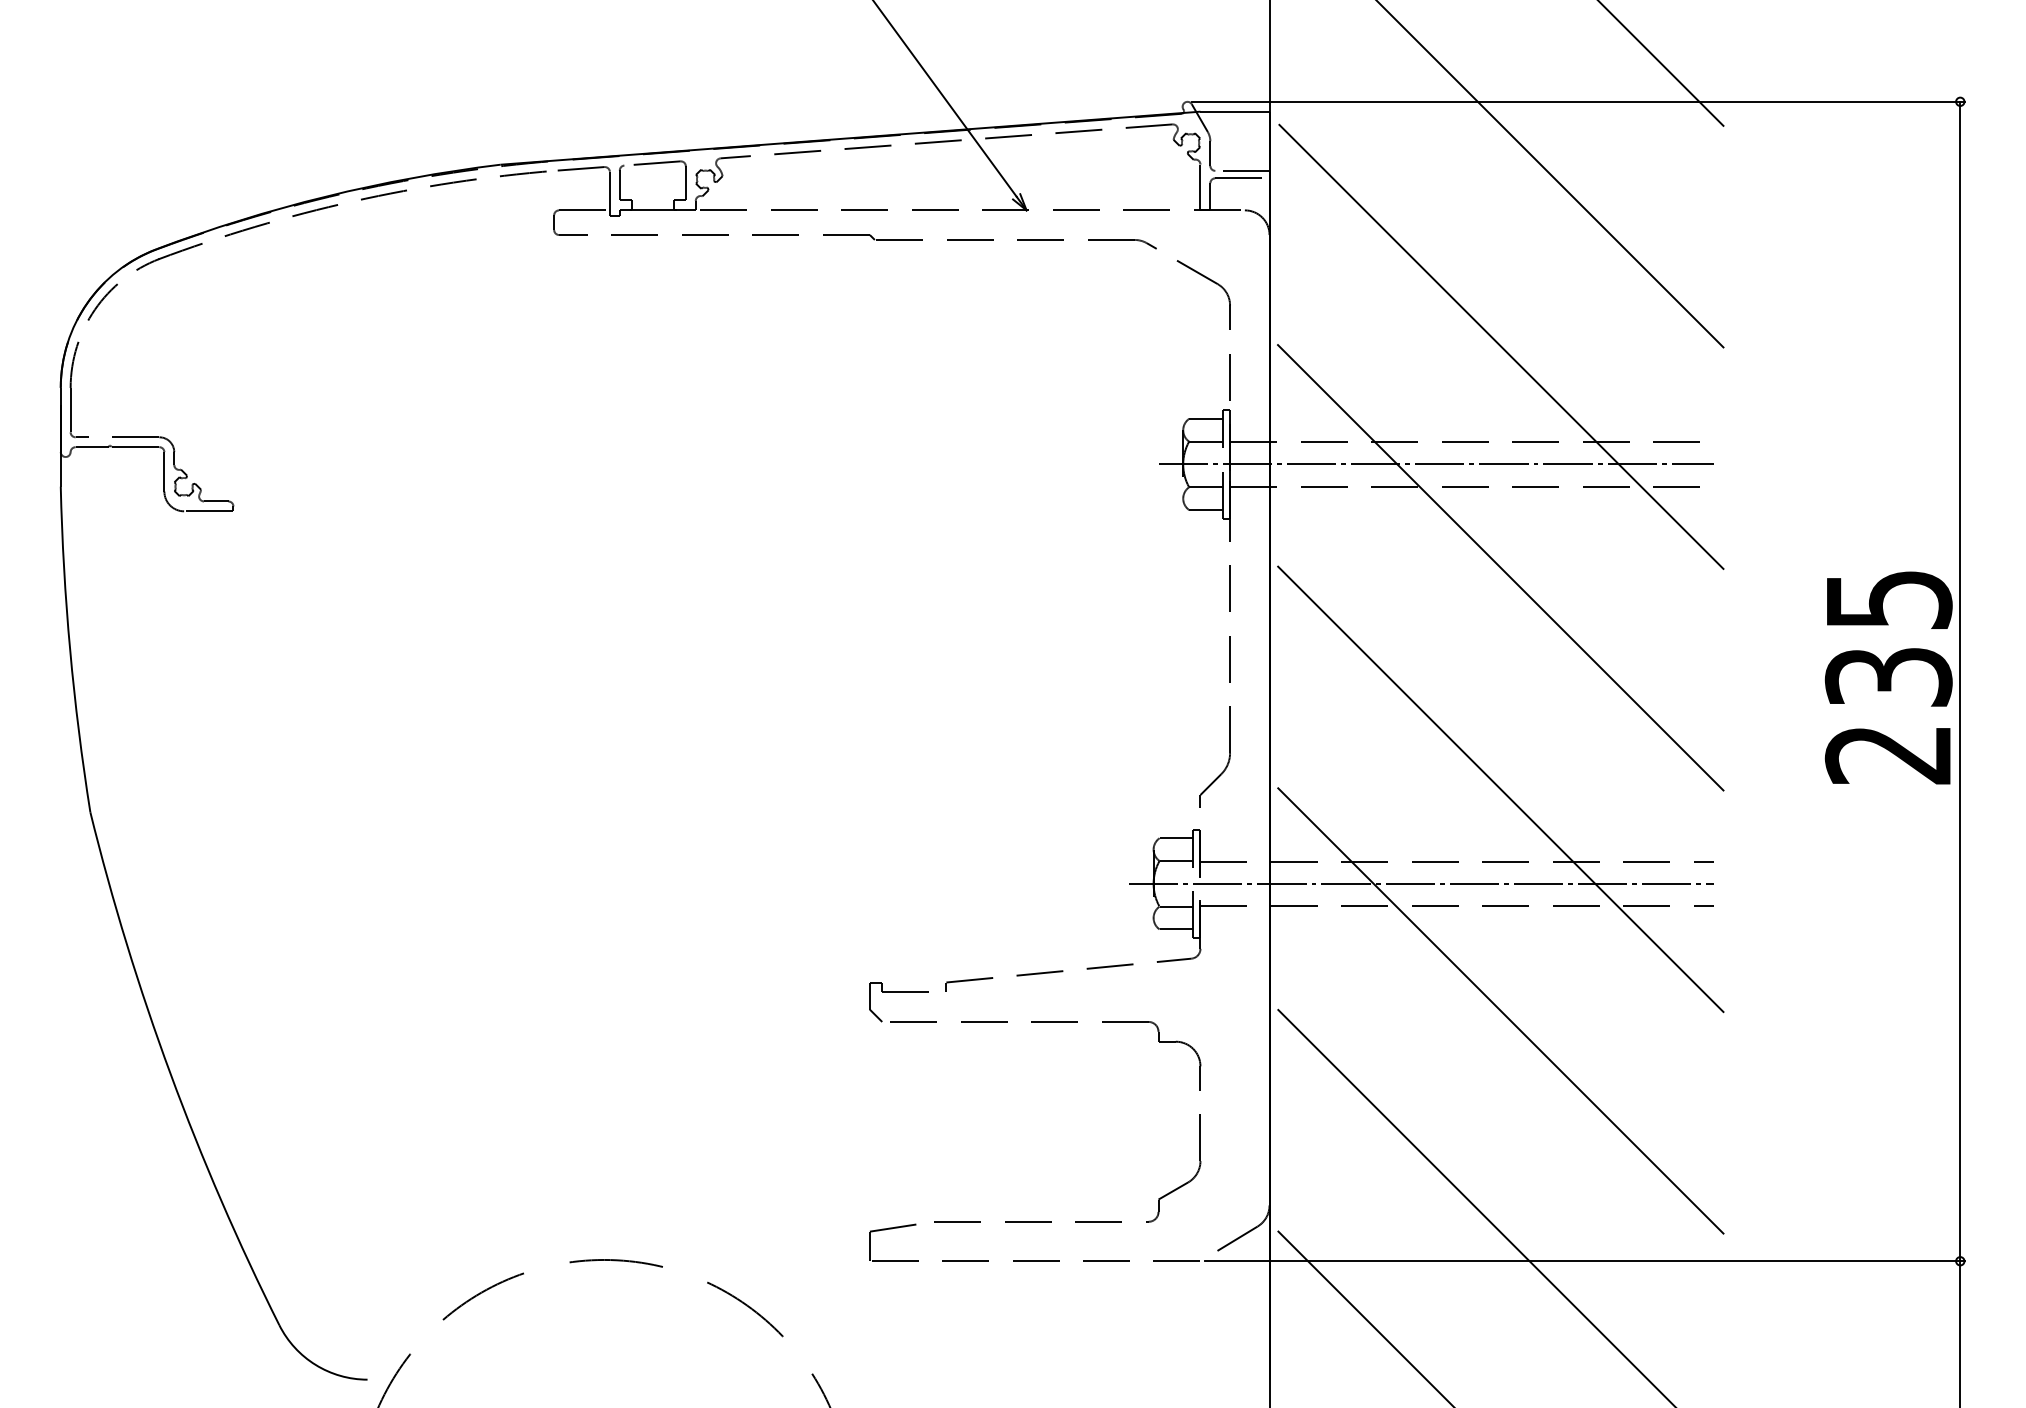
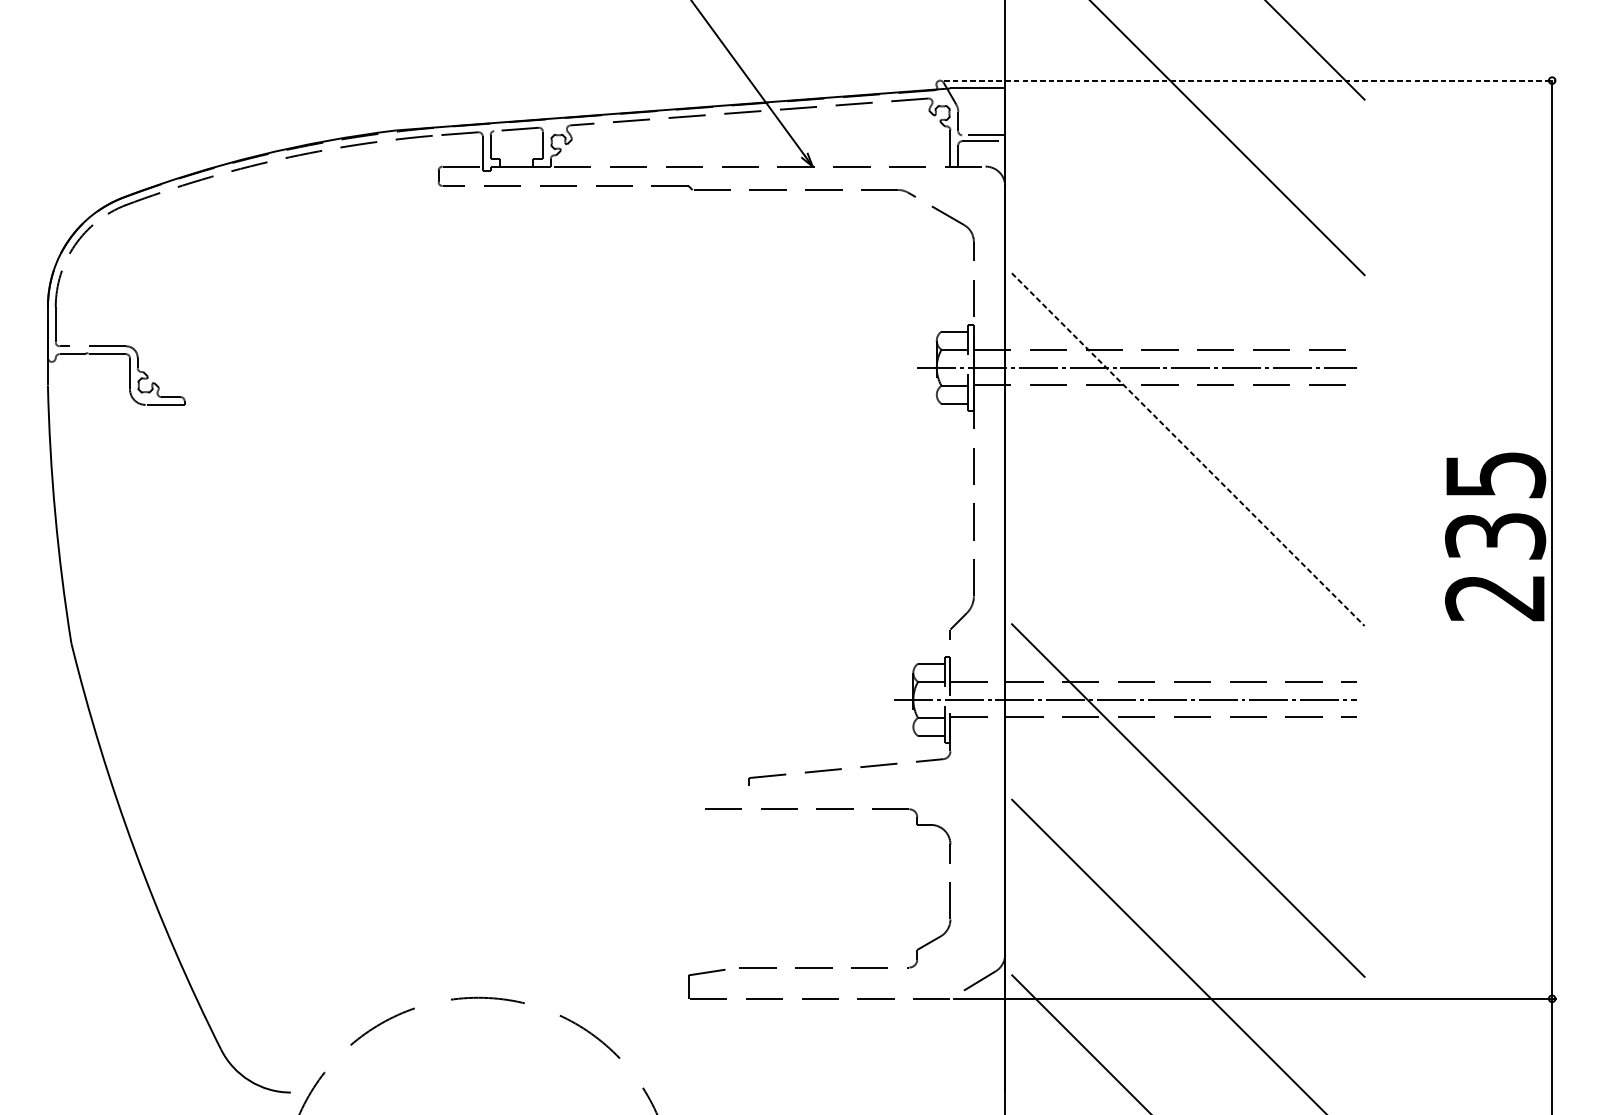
line: (1579, 101) -> (1250, 80), solid -> dashed
line: (1501, 346) -> (1188, 274), removed
line: (1500, 567) -> (1188, 449), solid -> dashed
line: (1500, 789) -> (1188, 625), removed
part: (898, 992) -> (711, 785), removed

